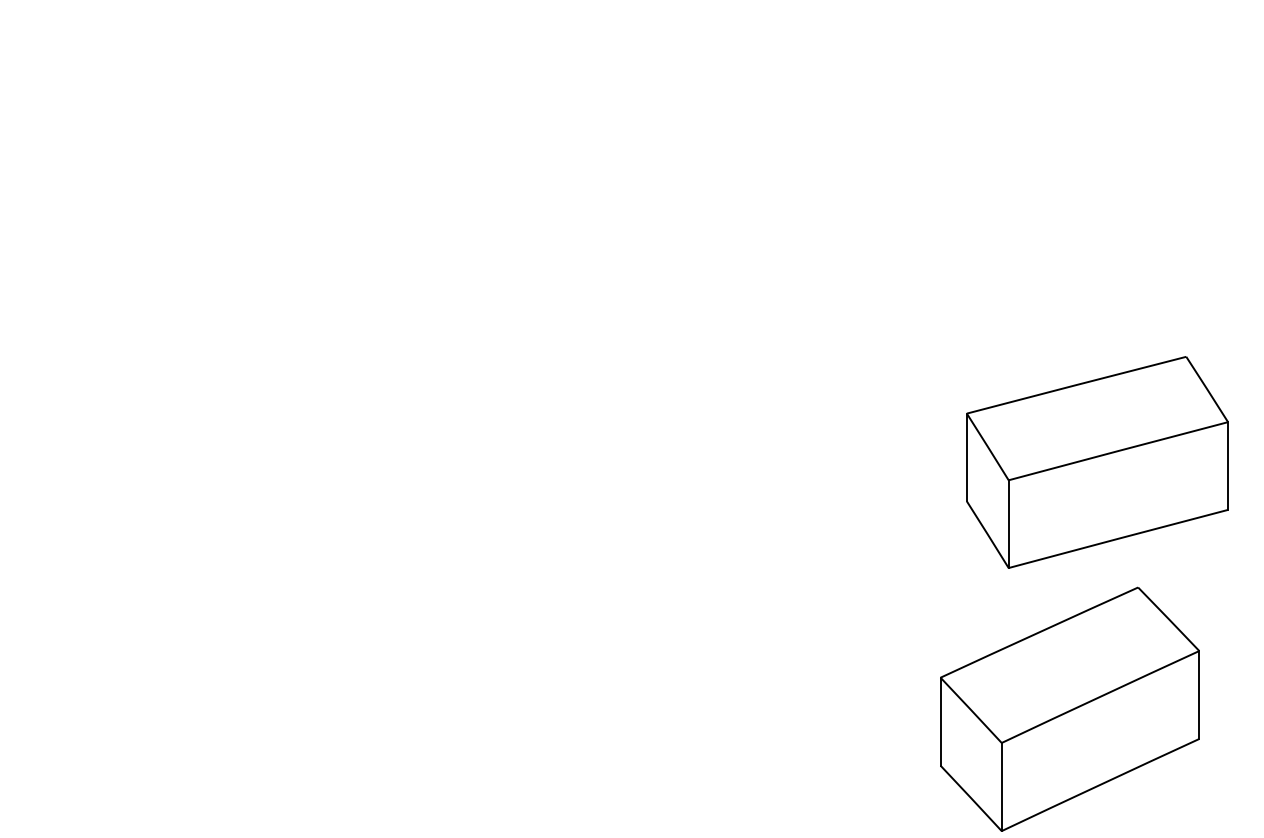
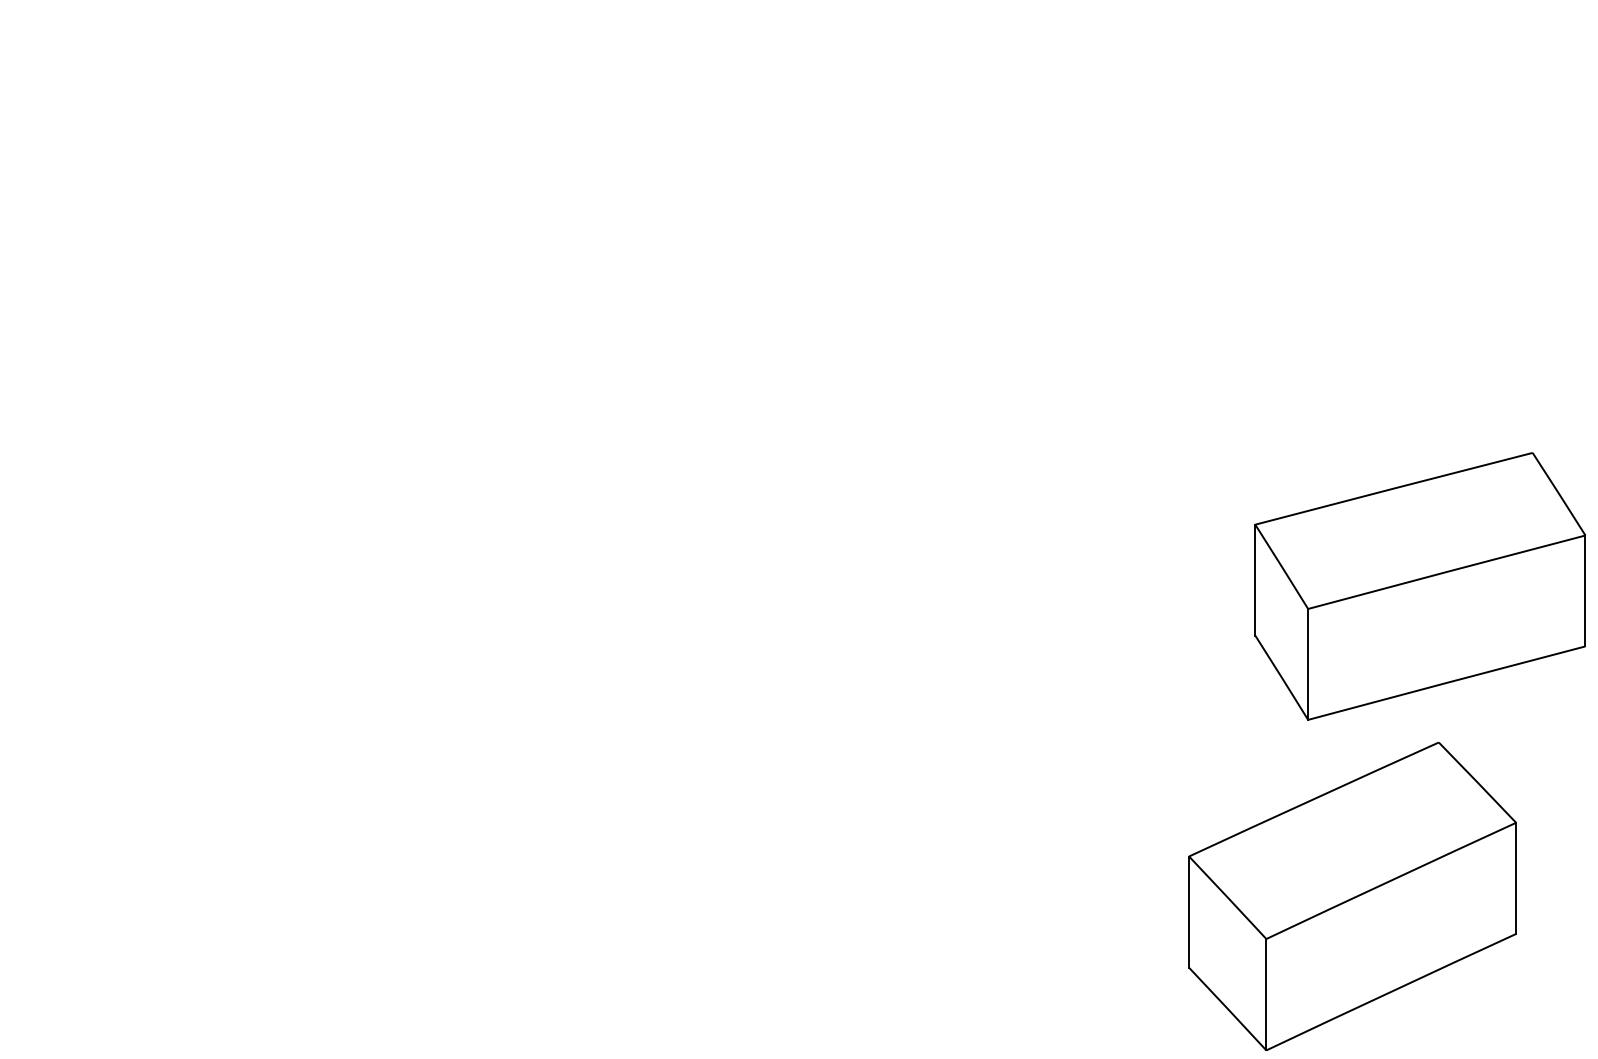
part: (1096, 462) -> (1419, 586), moved

